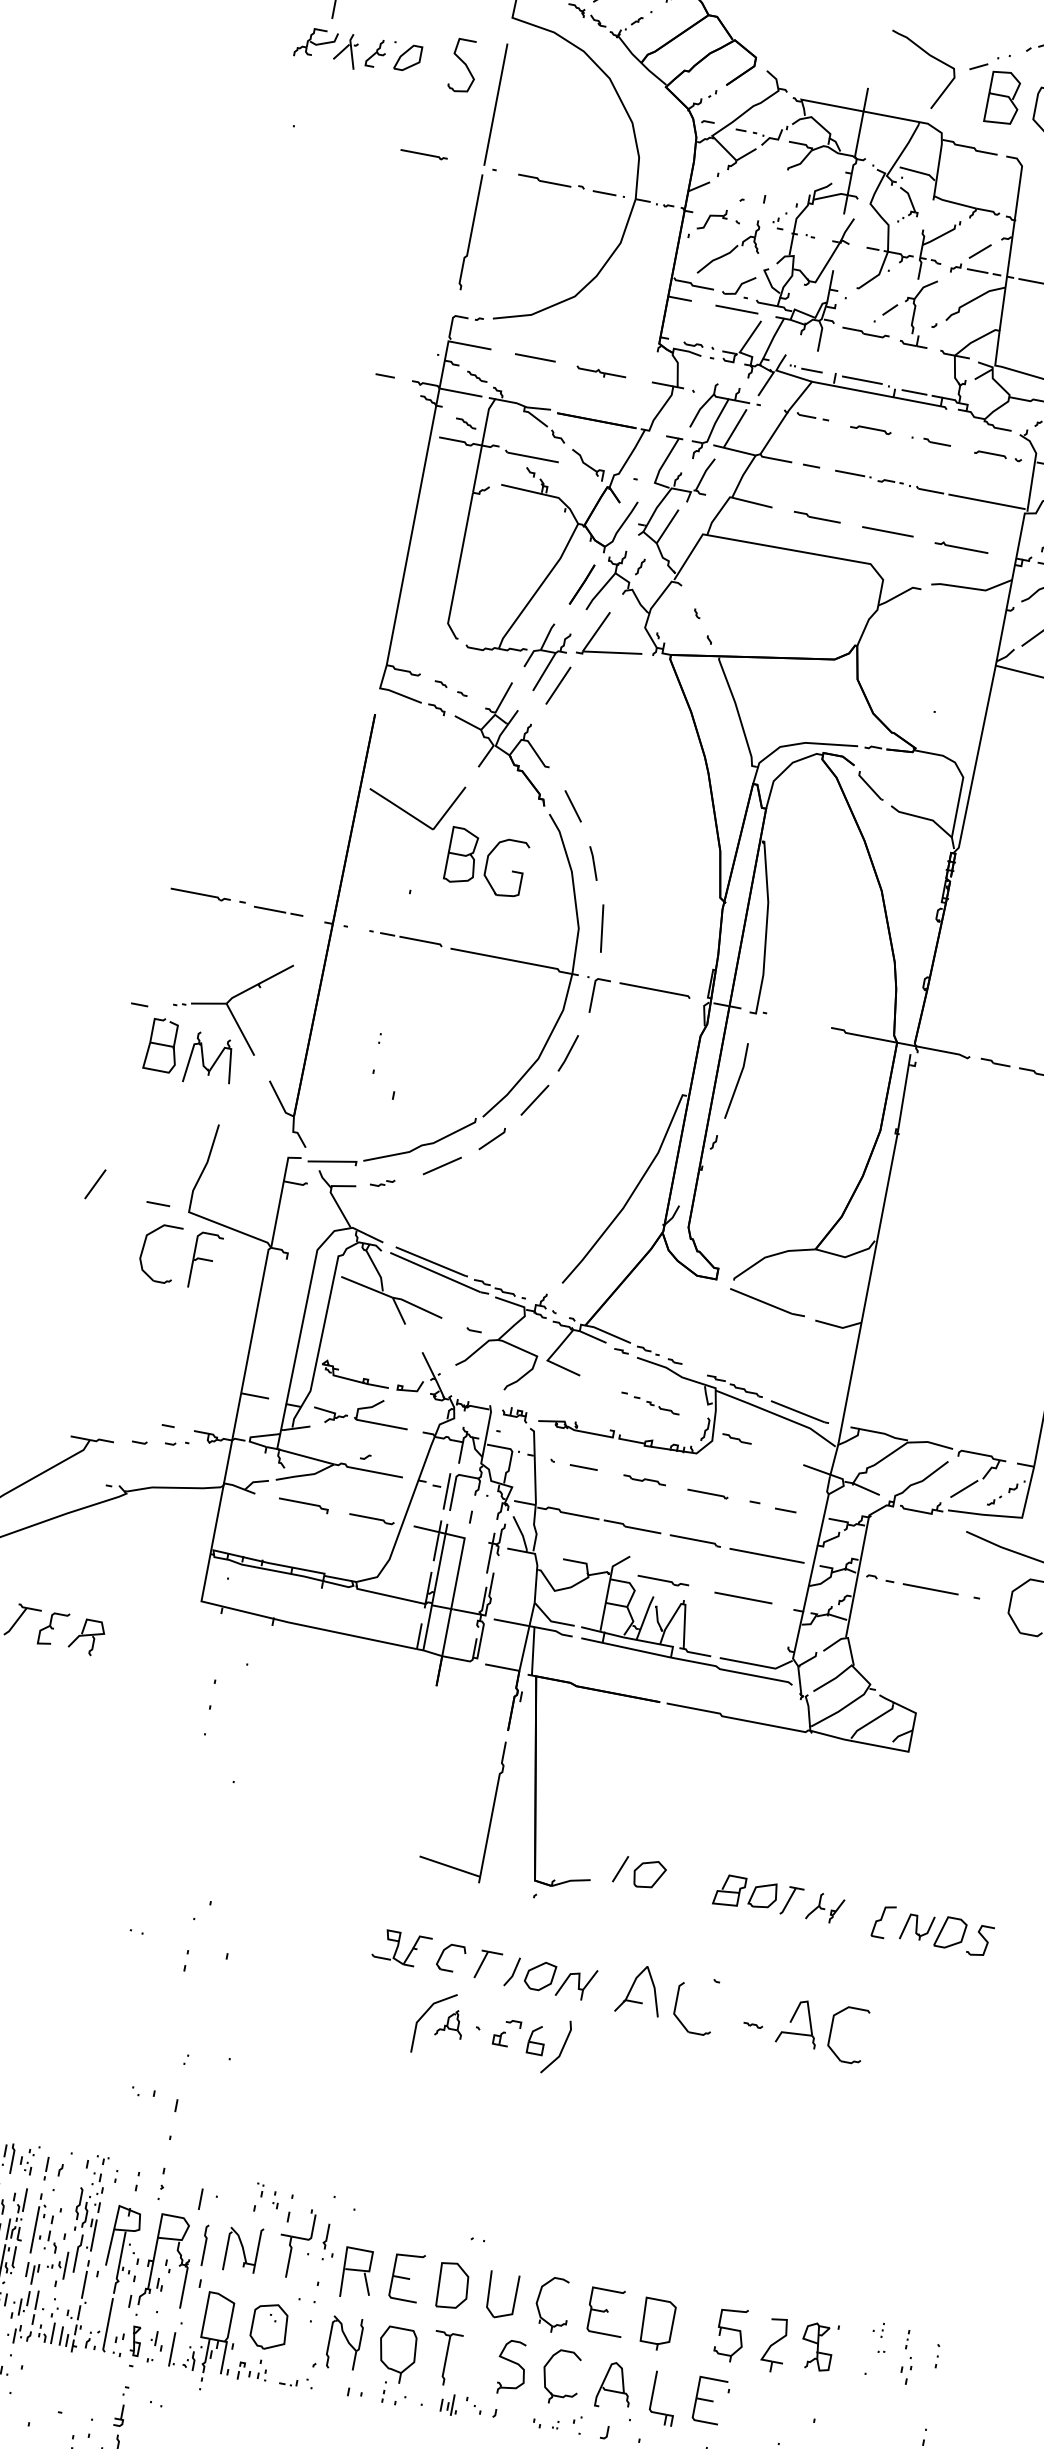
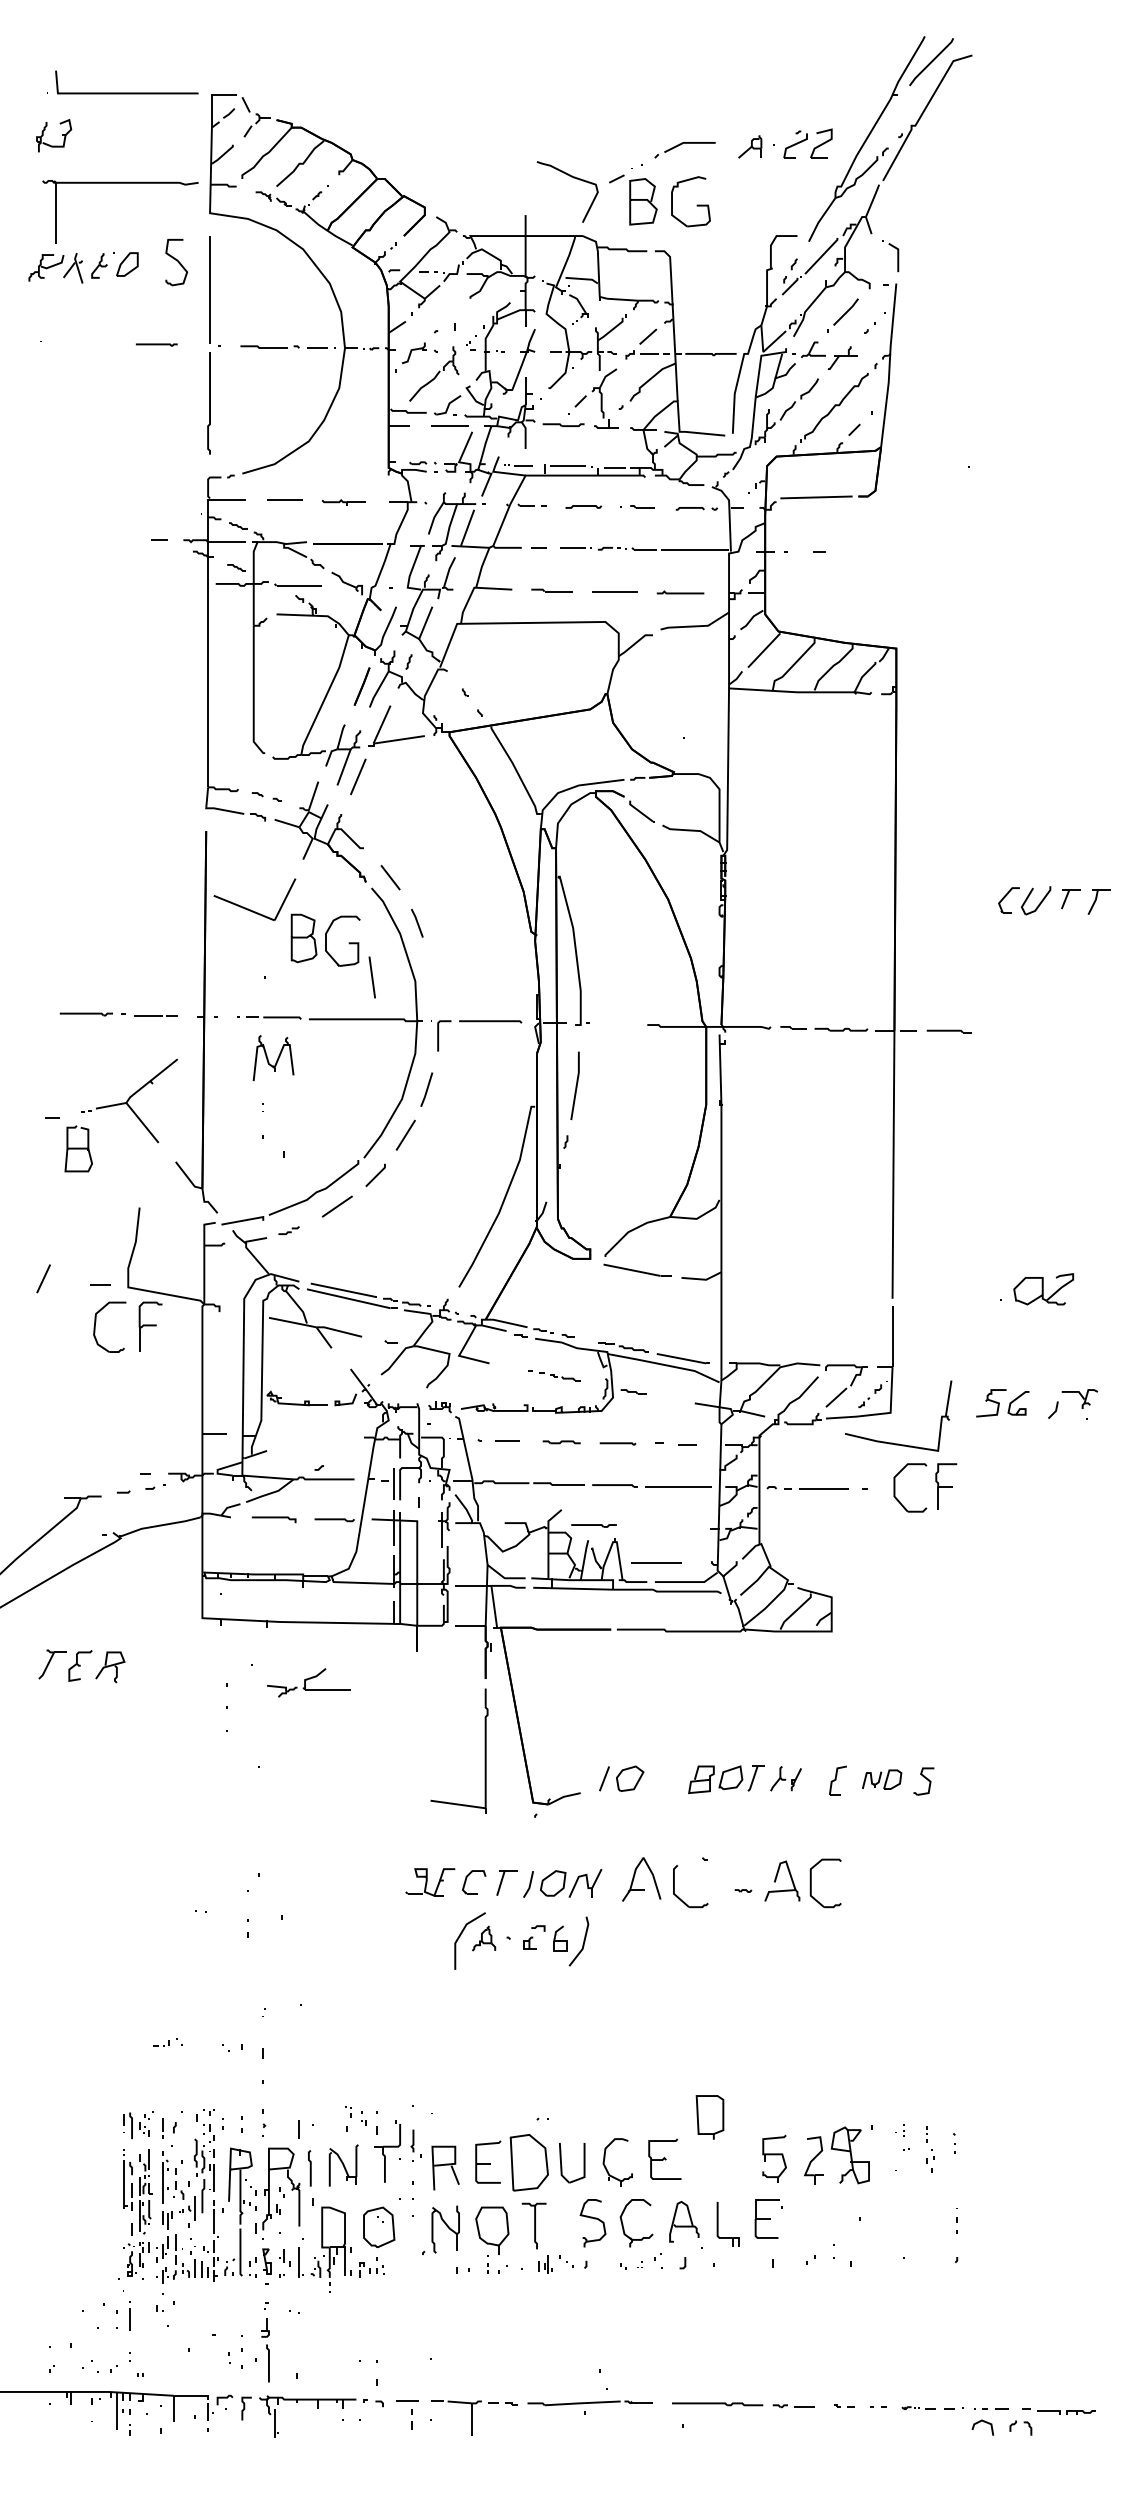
line: (601, 928) -> (371, 977), moved
part: (209, 1060) -> (273, 1058), moved
part: (361, 1412) -> (308, 1682), moved
line: (743, 1597) -> (656, 1562), moved
part: (932, 1929) -> (881, 1779), size x0.7
part: (453, 2285) -> (529, 2162), size x1.4
curve: (644, 2322) -> (698, 2117), moved
part: (818, 2346) -> (851, 2154), size x1.4
part: (295, 2382) -> (167, 2042), moved

